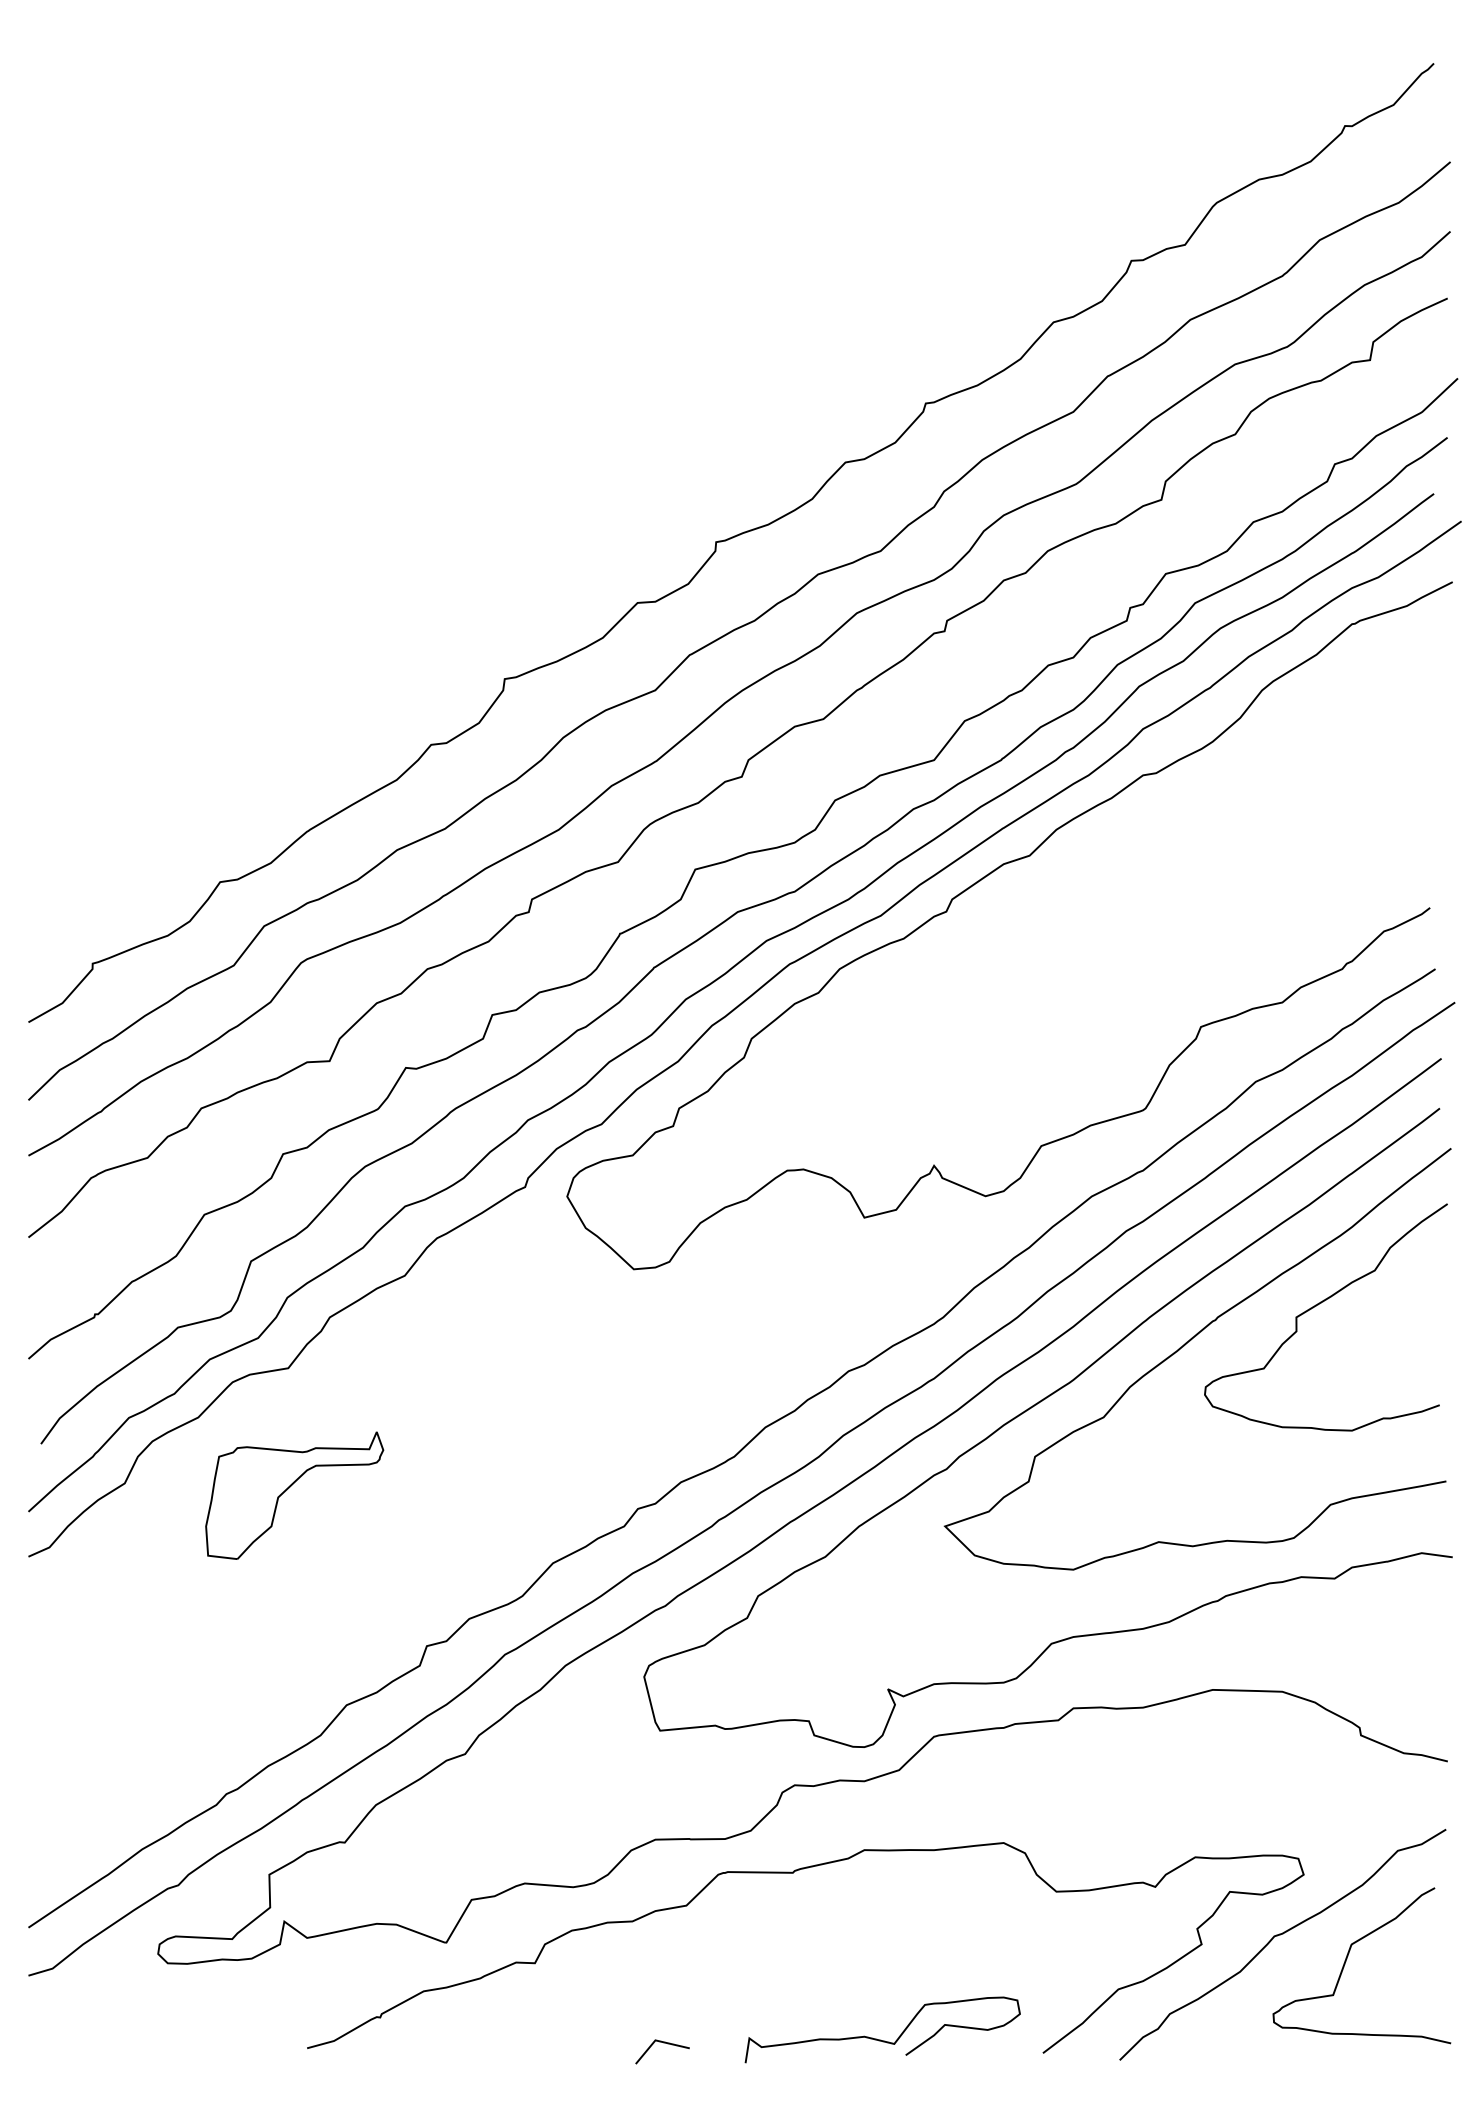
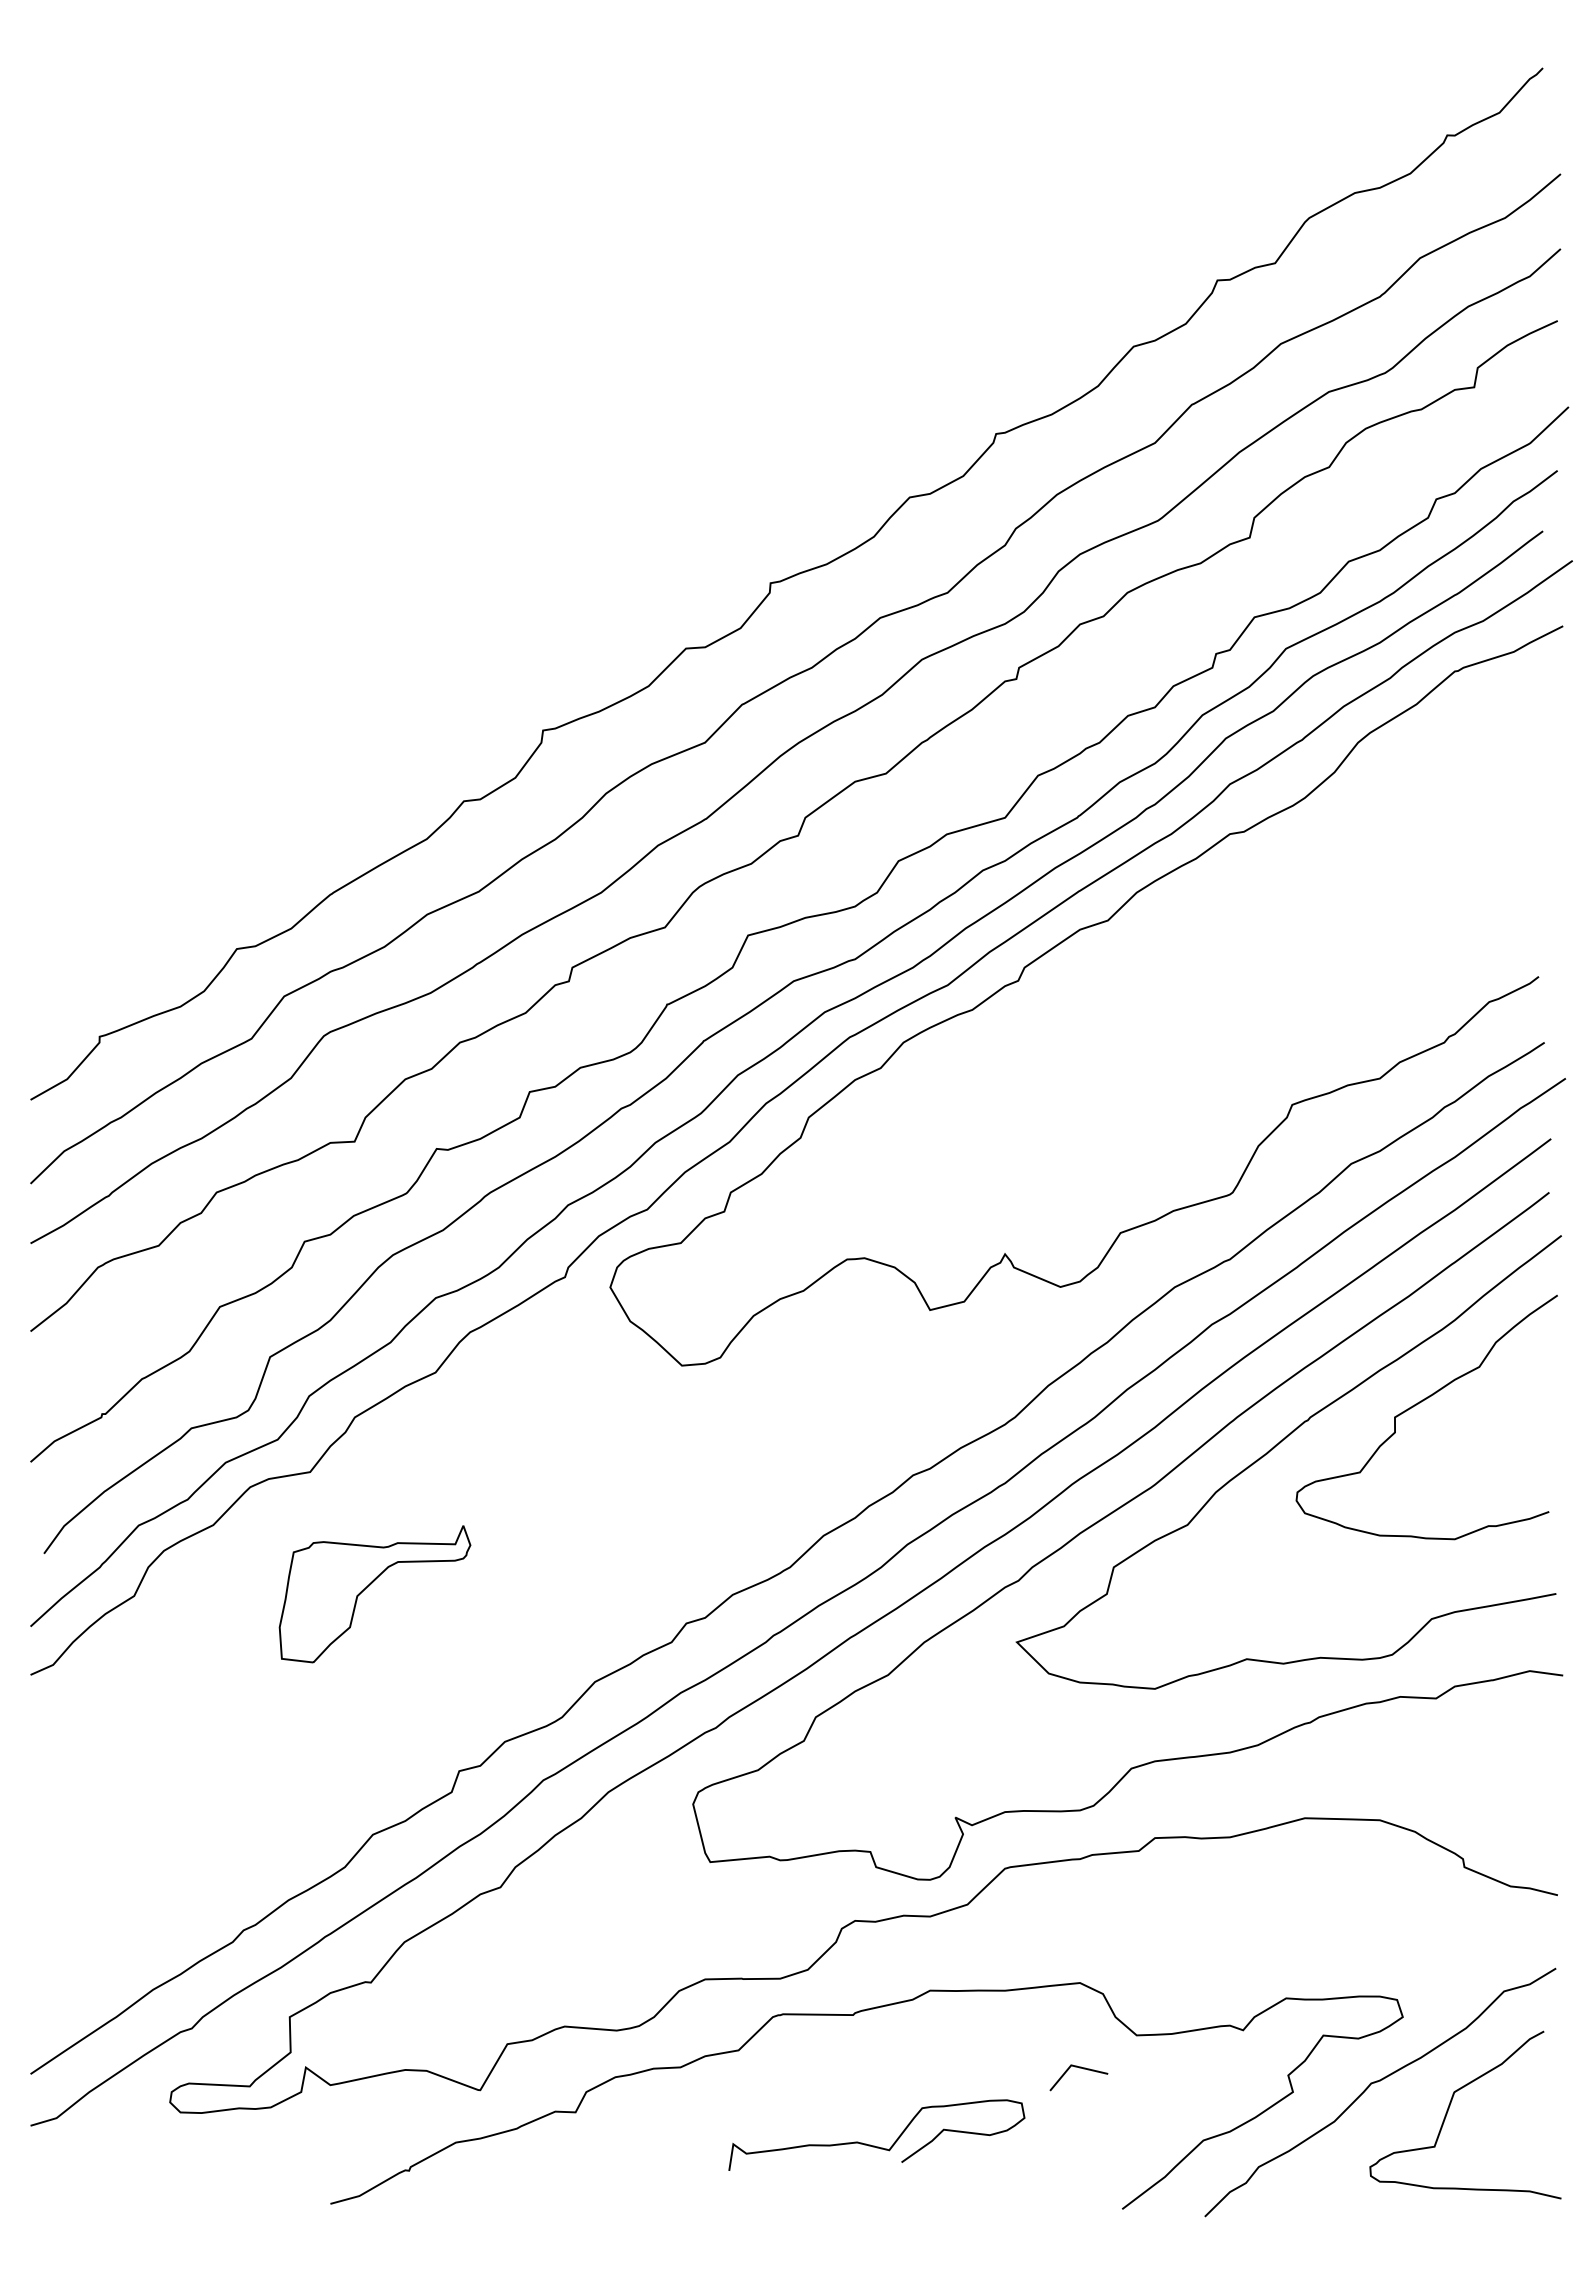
part: (289, 1488) -> (369, 1586), moved
curve: (880, 2039) -> (874, 2145), moved
line: (663, 2043) -> (1079, 2068), moved

